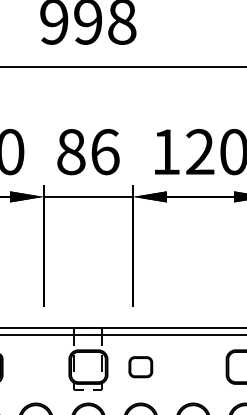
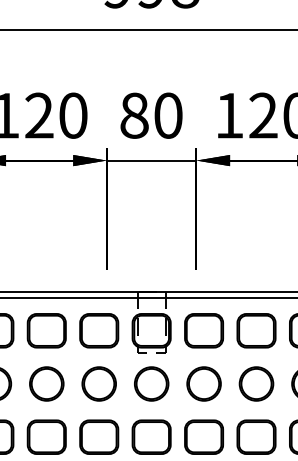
text: (105, 151) -> (168, 115), 86 -> 80
part: (36, 366) -> (99, 330), added
part: (140, 366) -> (203, 330), size x1.67
part: (193, 366) -> (256, 330), added

